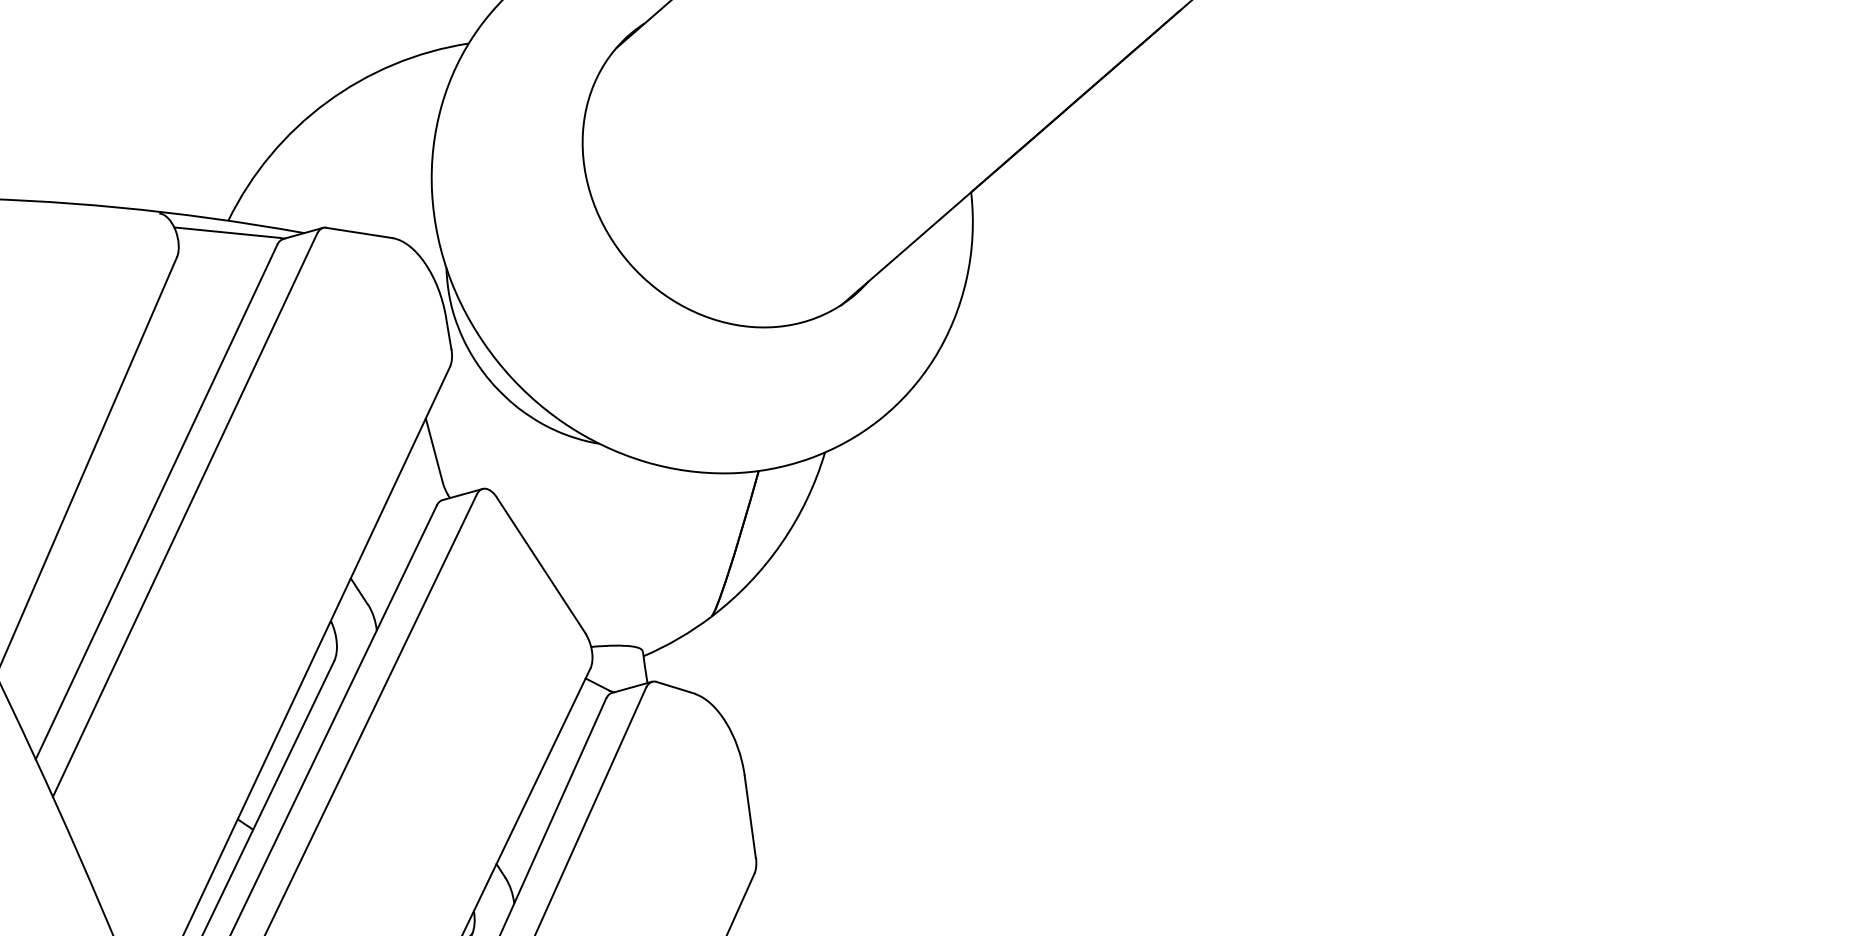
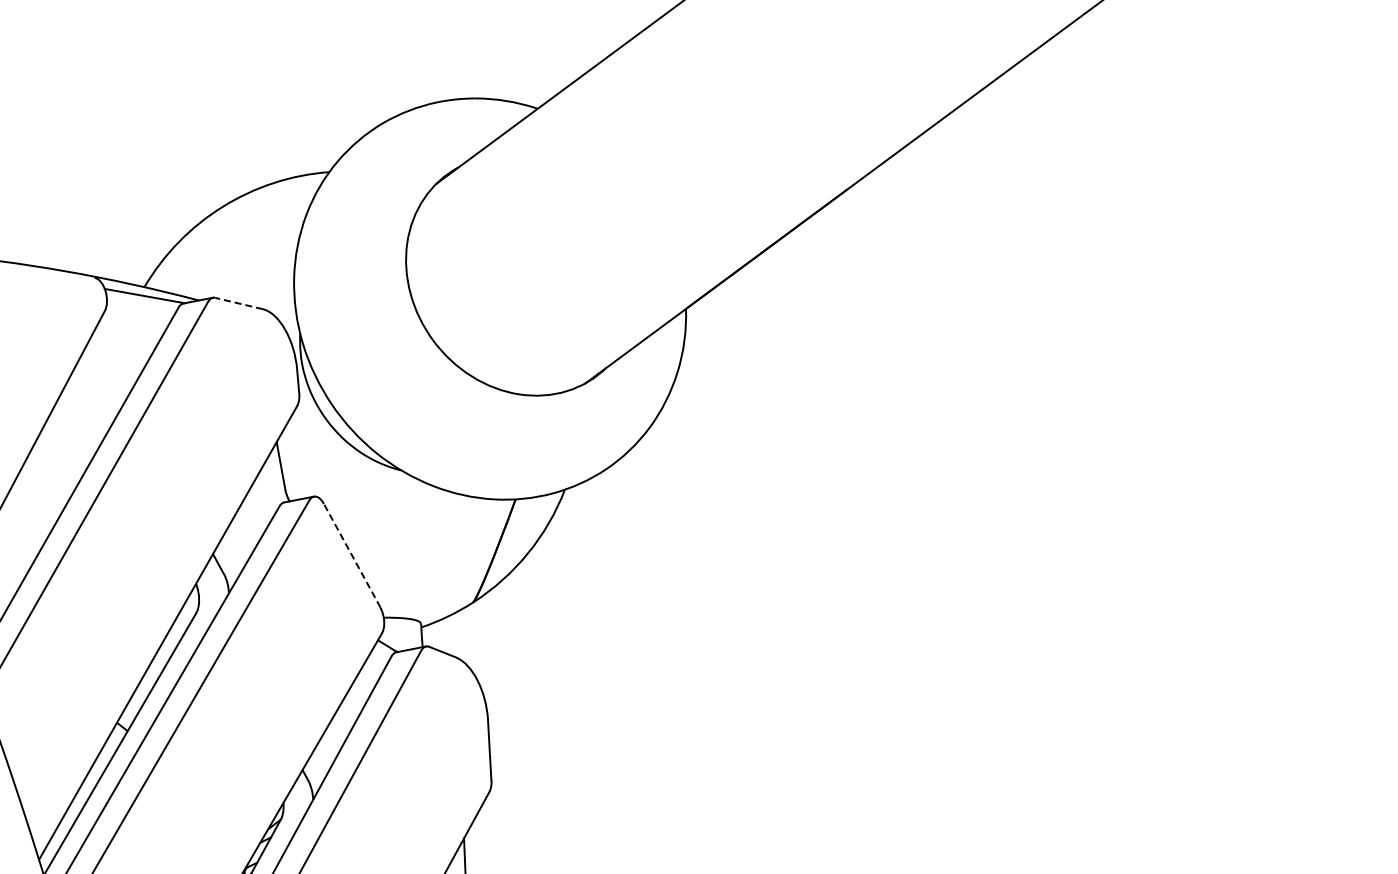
line: (358, 232) -> (238, 303), solid -> dashed
line: (540, 565) -> (351, 555), solid -> dashed

